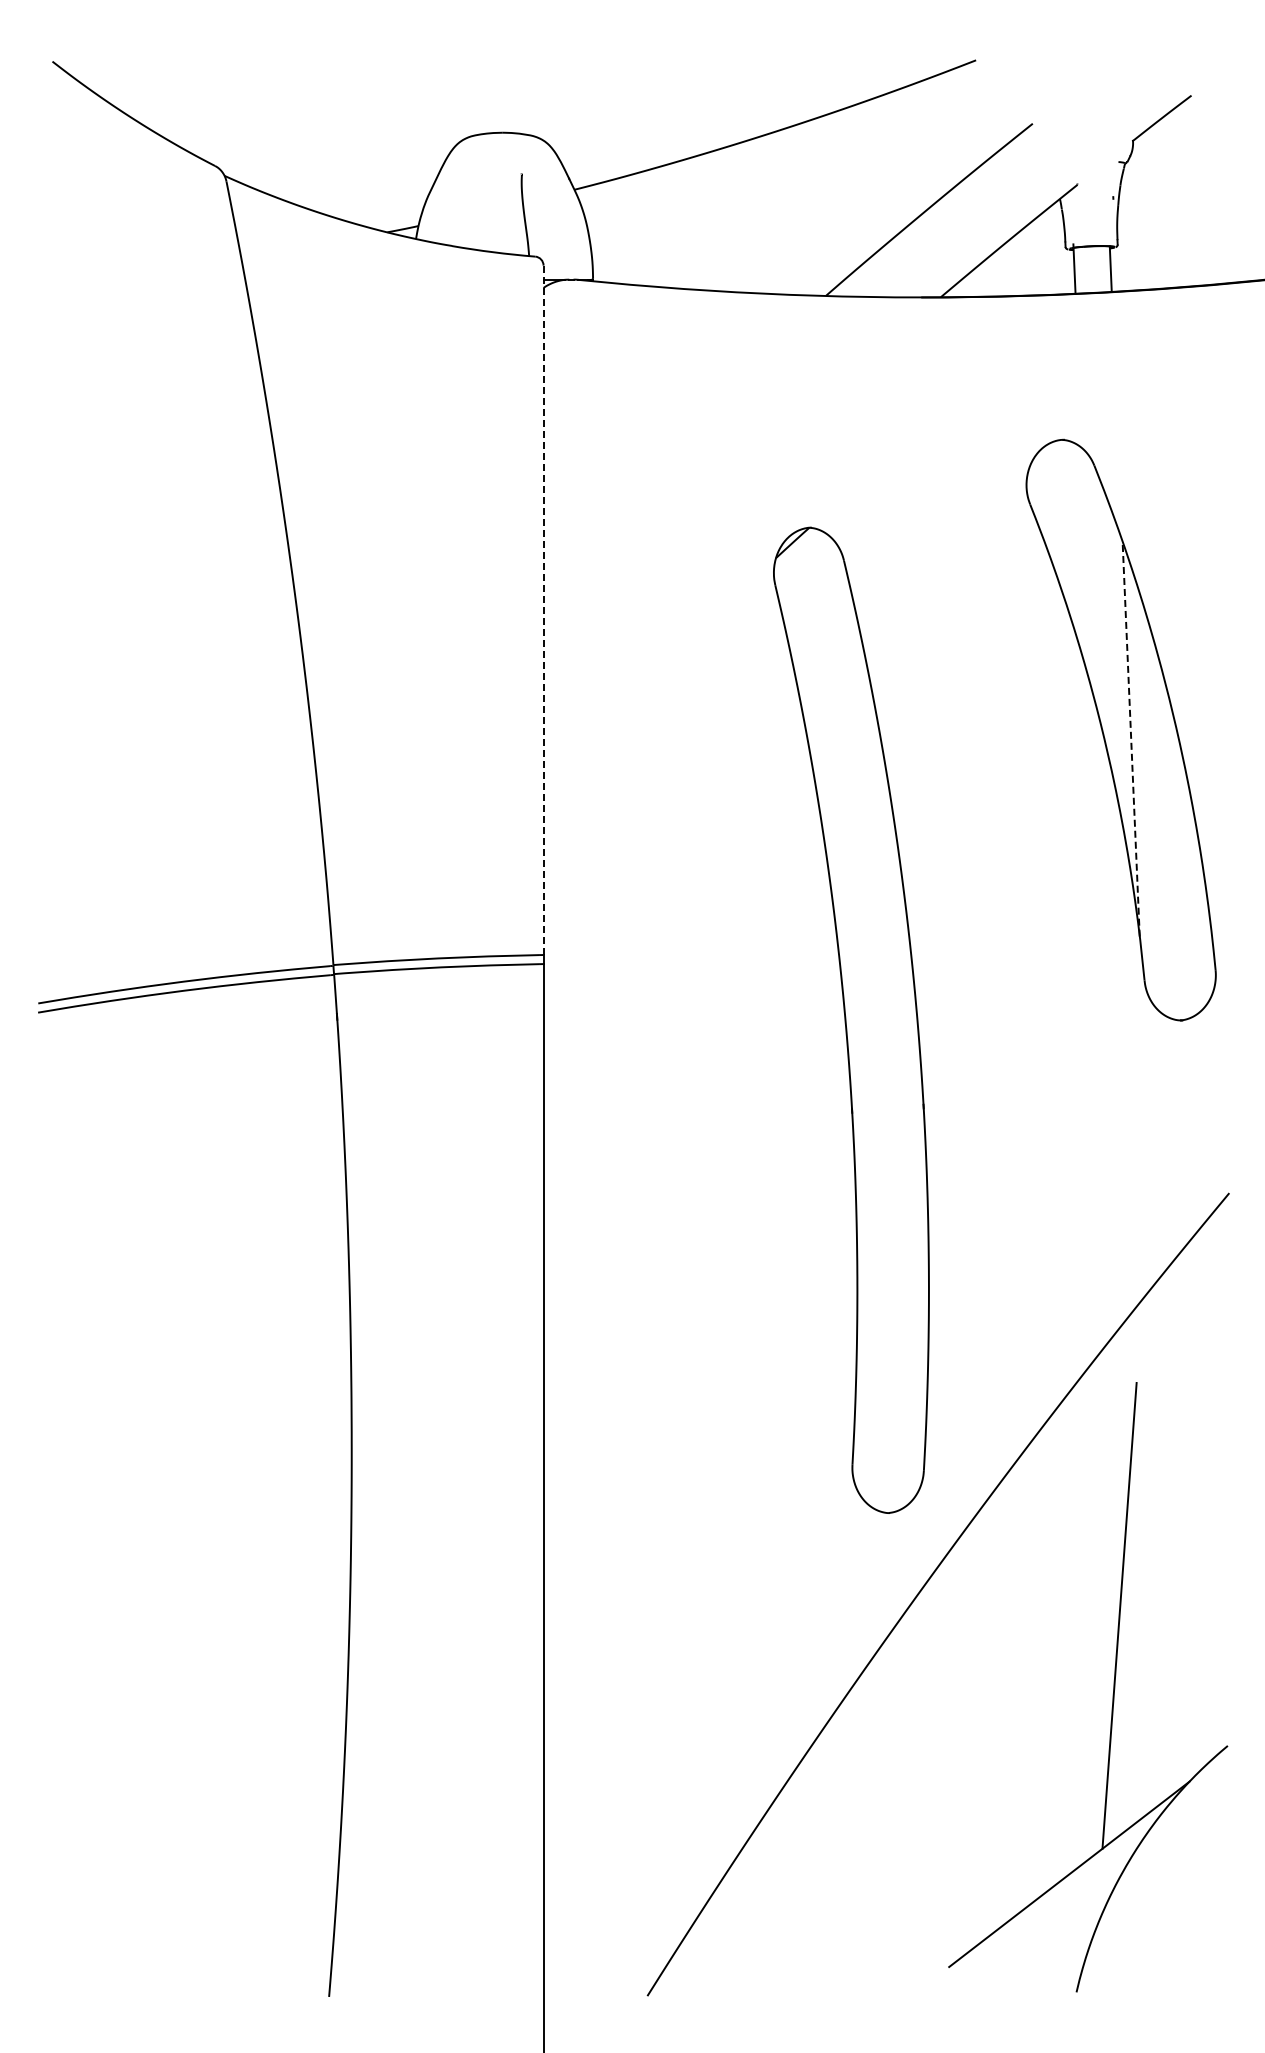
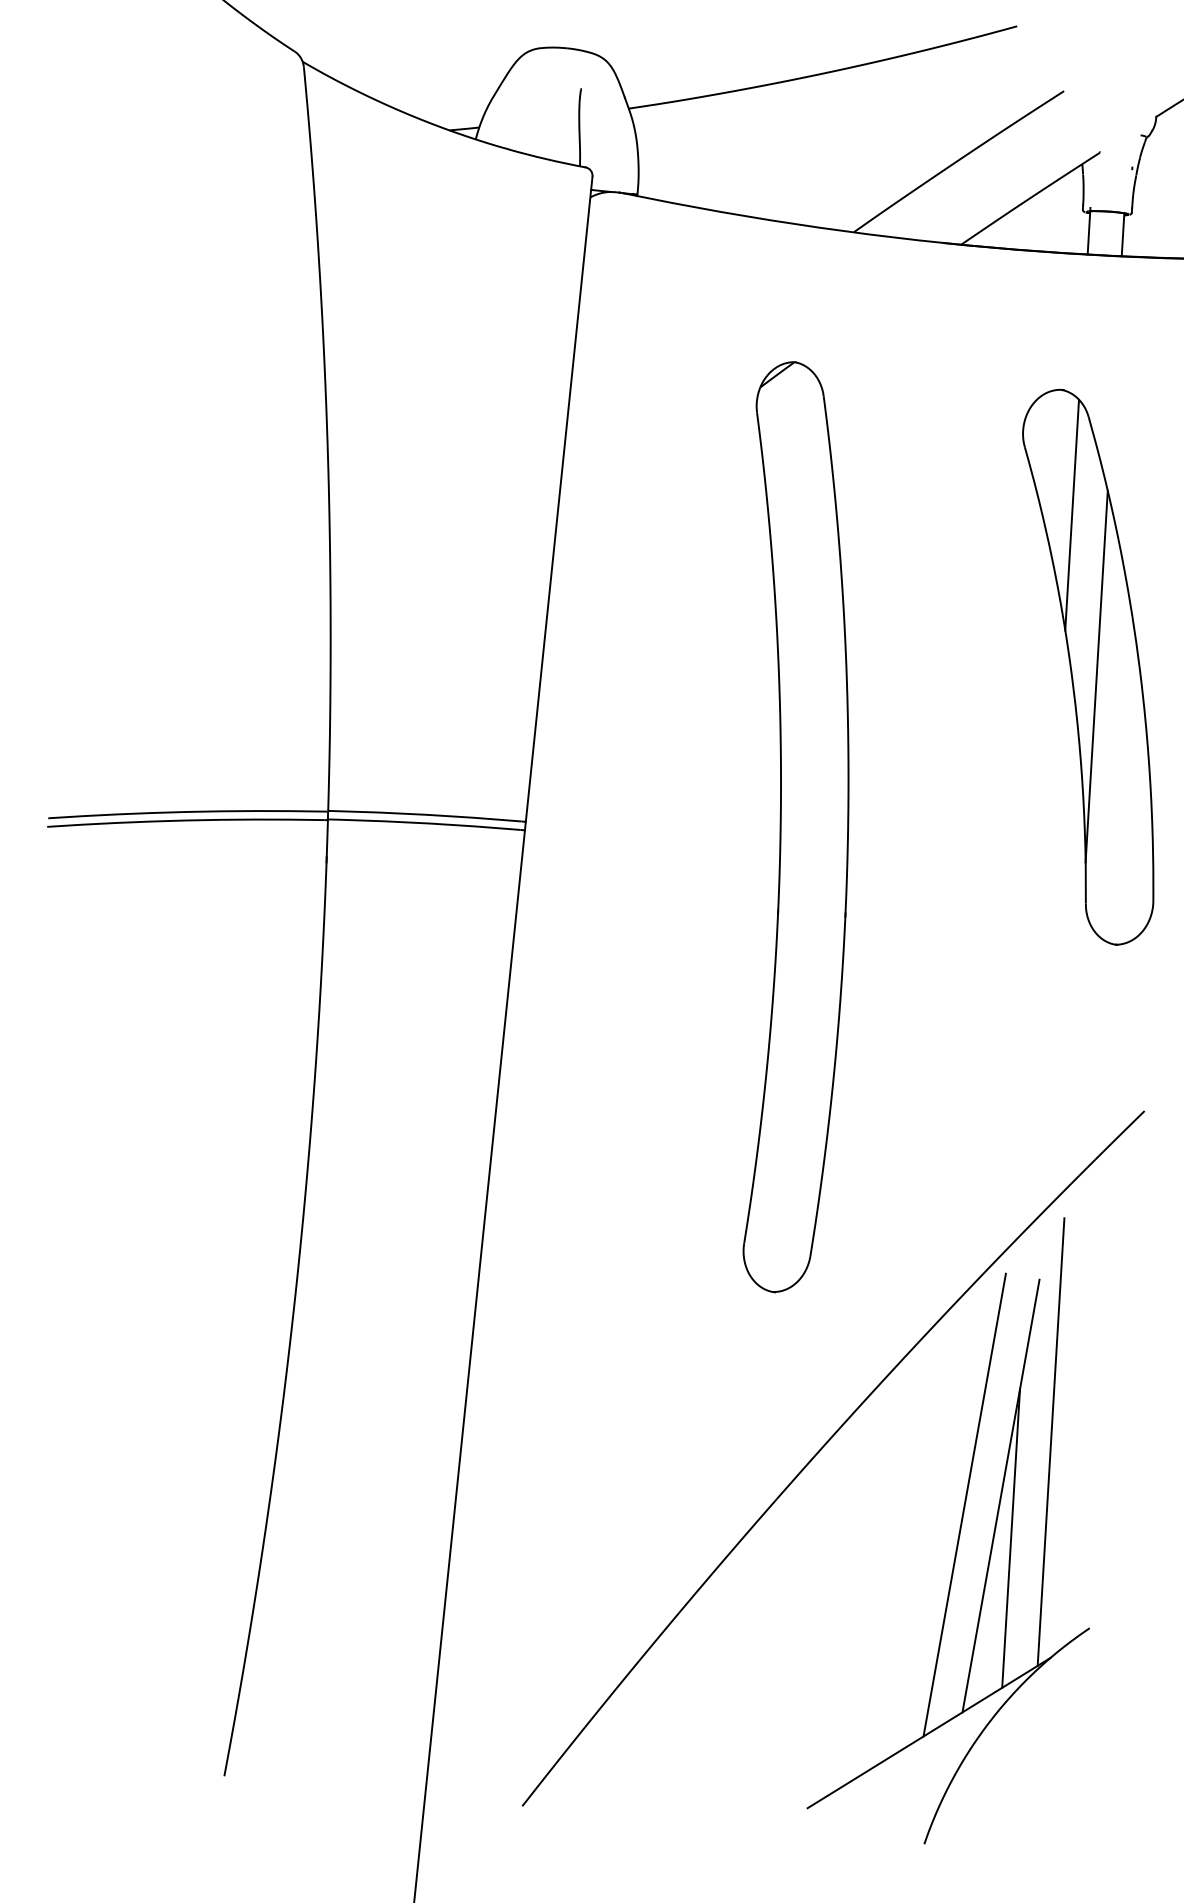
line: (1087, 570) -> (1072, 514), added
line: (543, 610) -> (559, 499), dashed -> solid
line: (1131, 739) -> (1096, 676), dashed -> solid
part: (851, 1019) -> (786, 826), moved
line: (1166, 1553) -> (1050, 1442), added
line: (1081, 1629) -> (964, 1505), added
line: (1134, 1659) -> (1010, 1538), added

